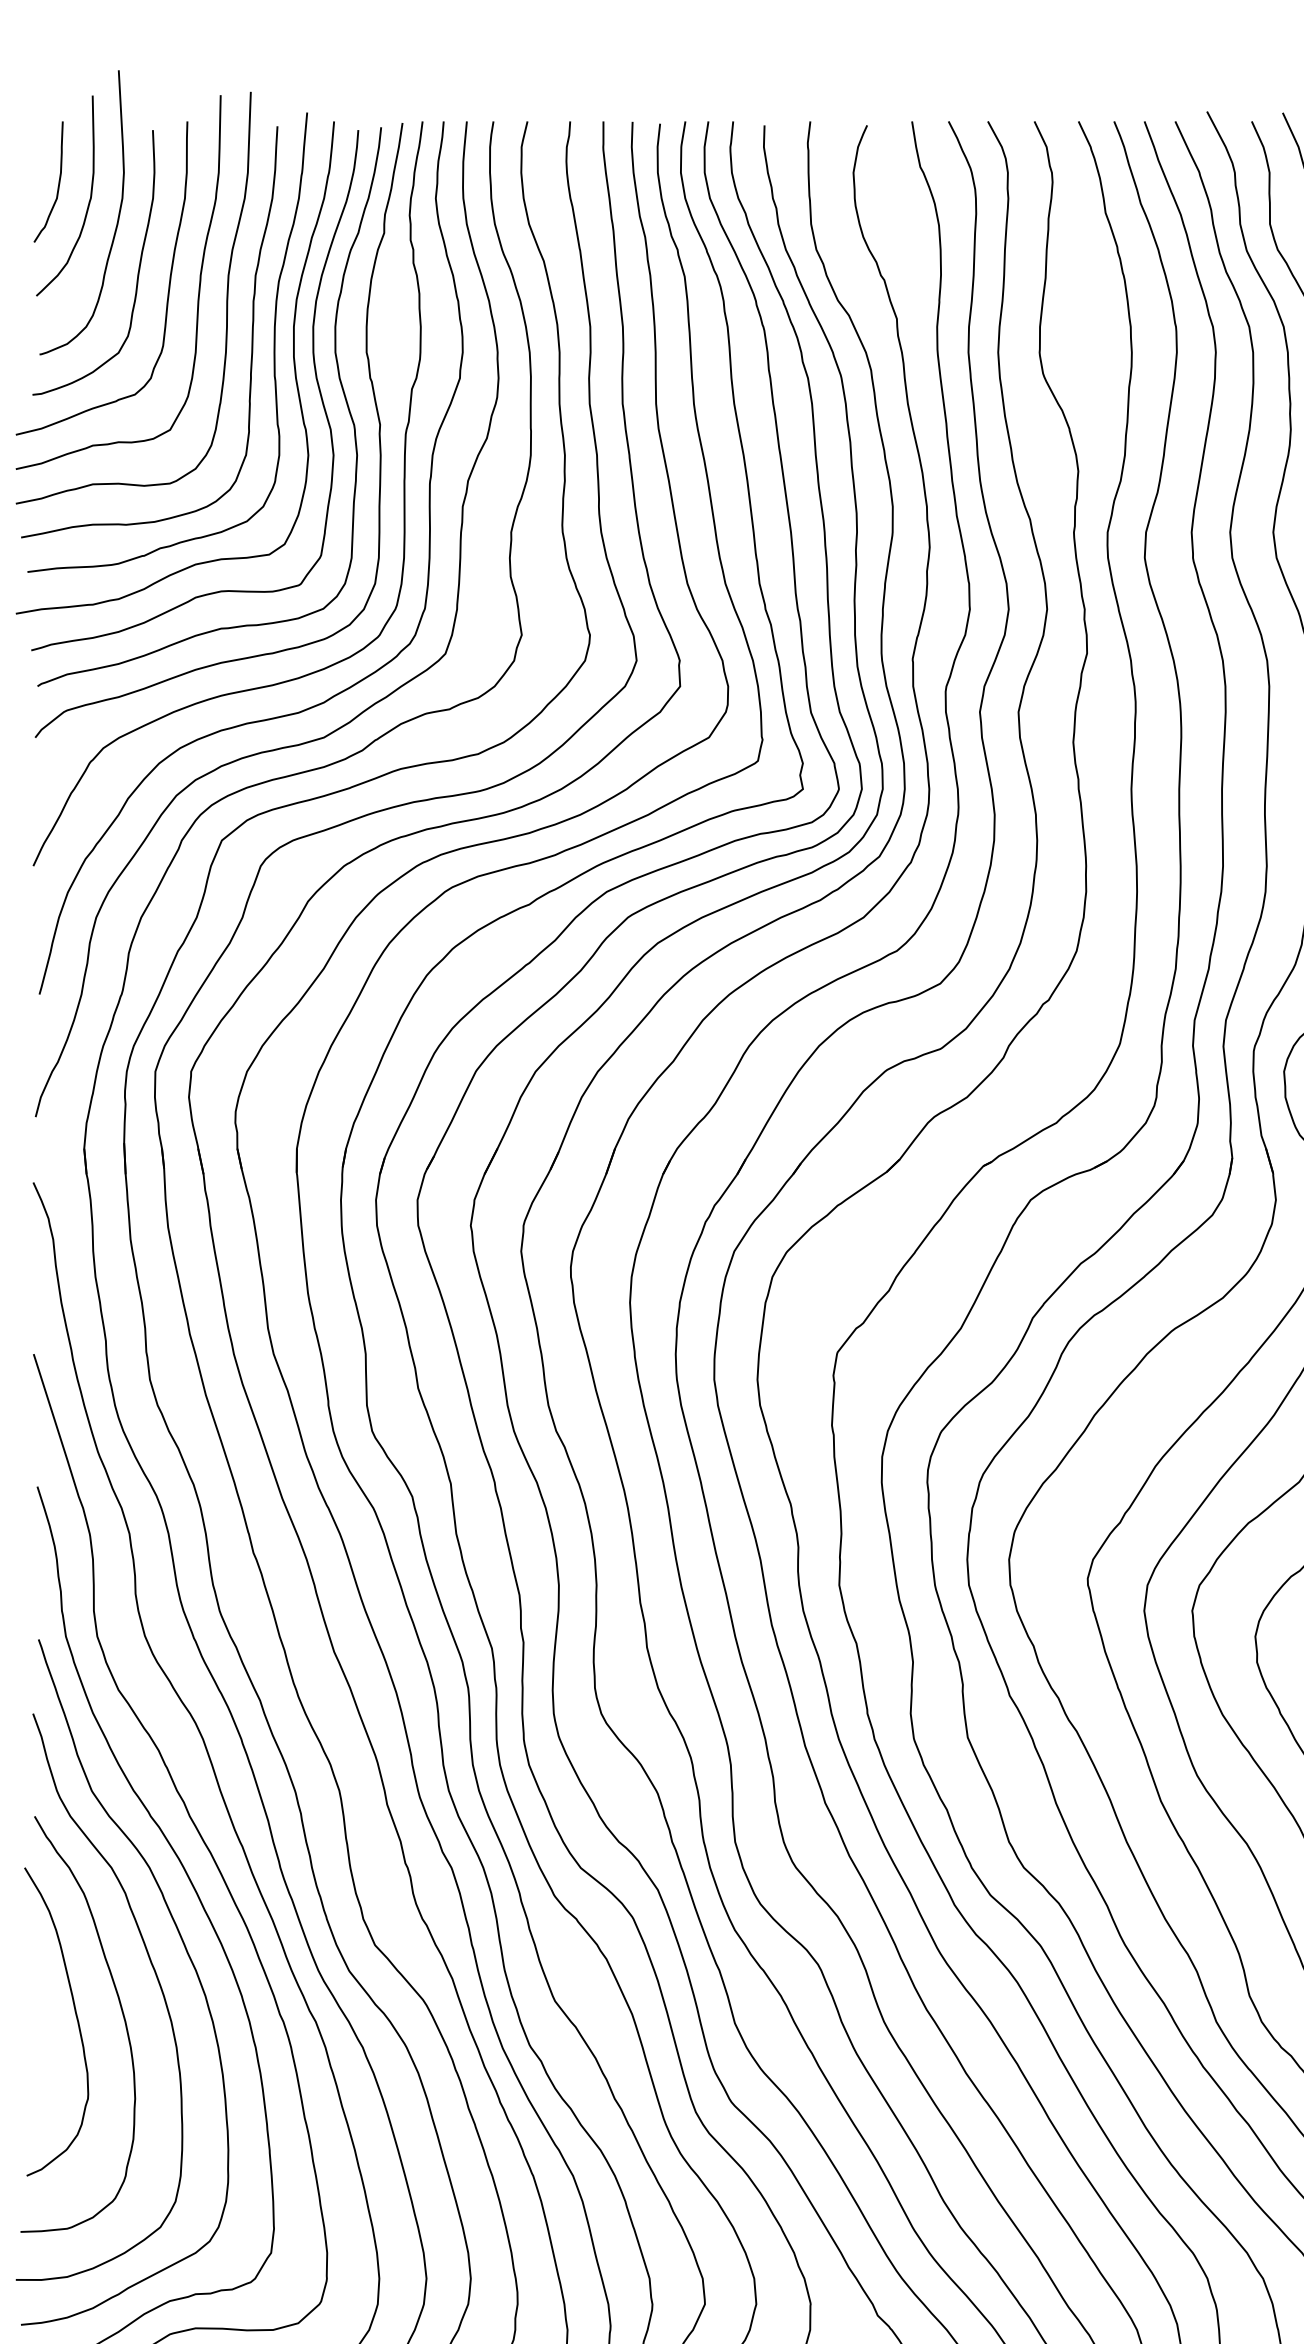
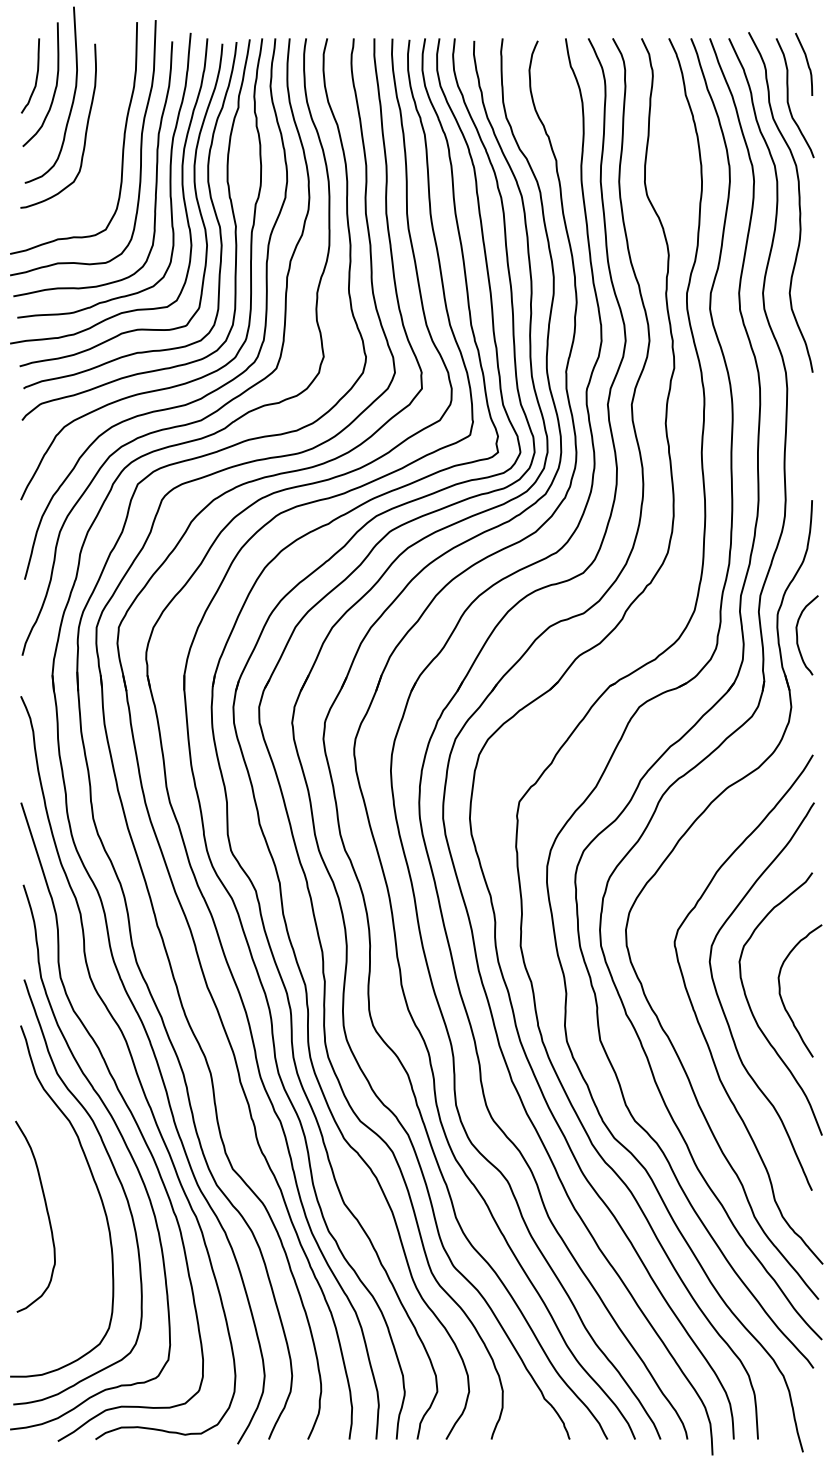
curve: (168, 281) -> (104, 137), removed
curve: (119, 2008) -> (74, 1208), removed

